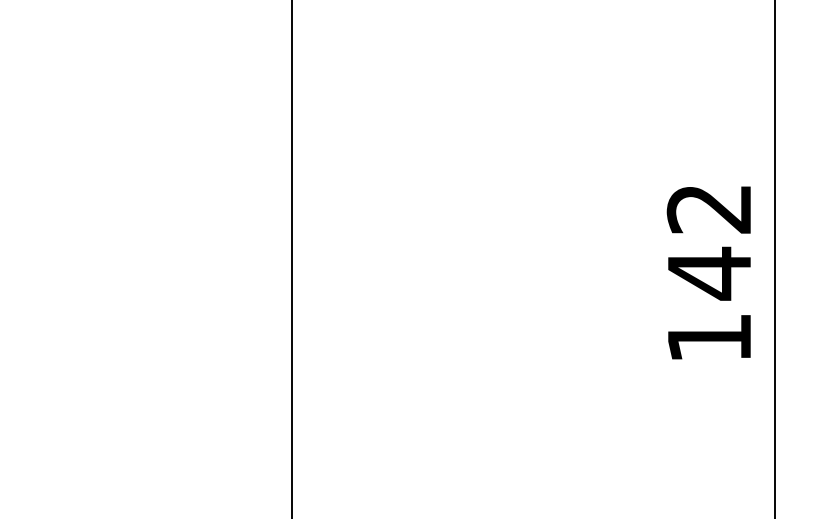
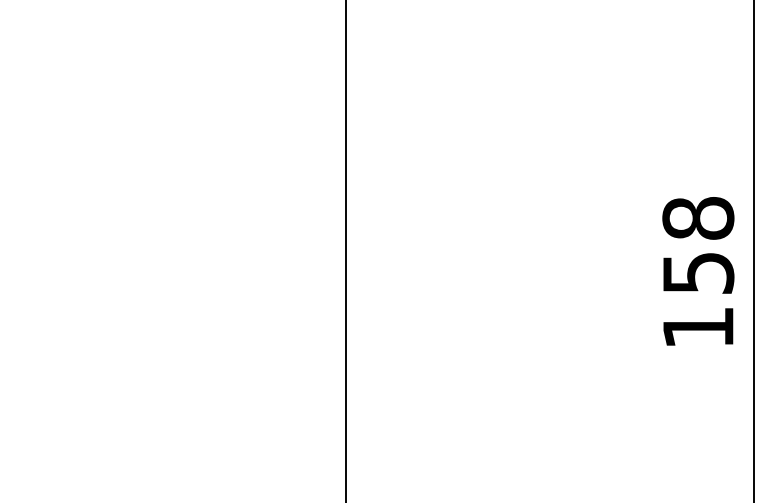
text: (709, 241) -> (698, 246), 142 -> 158

